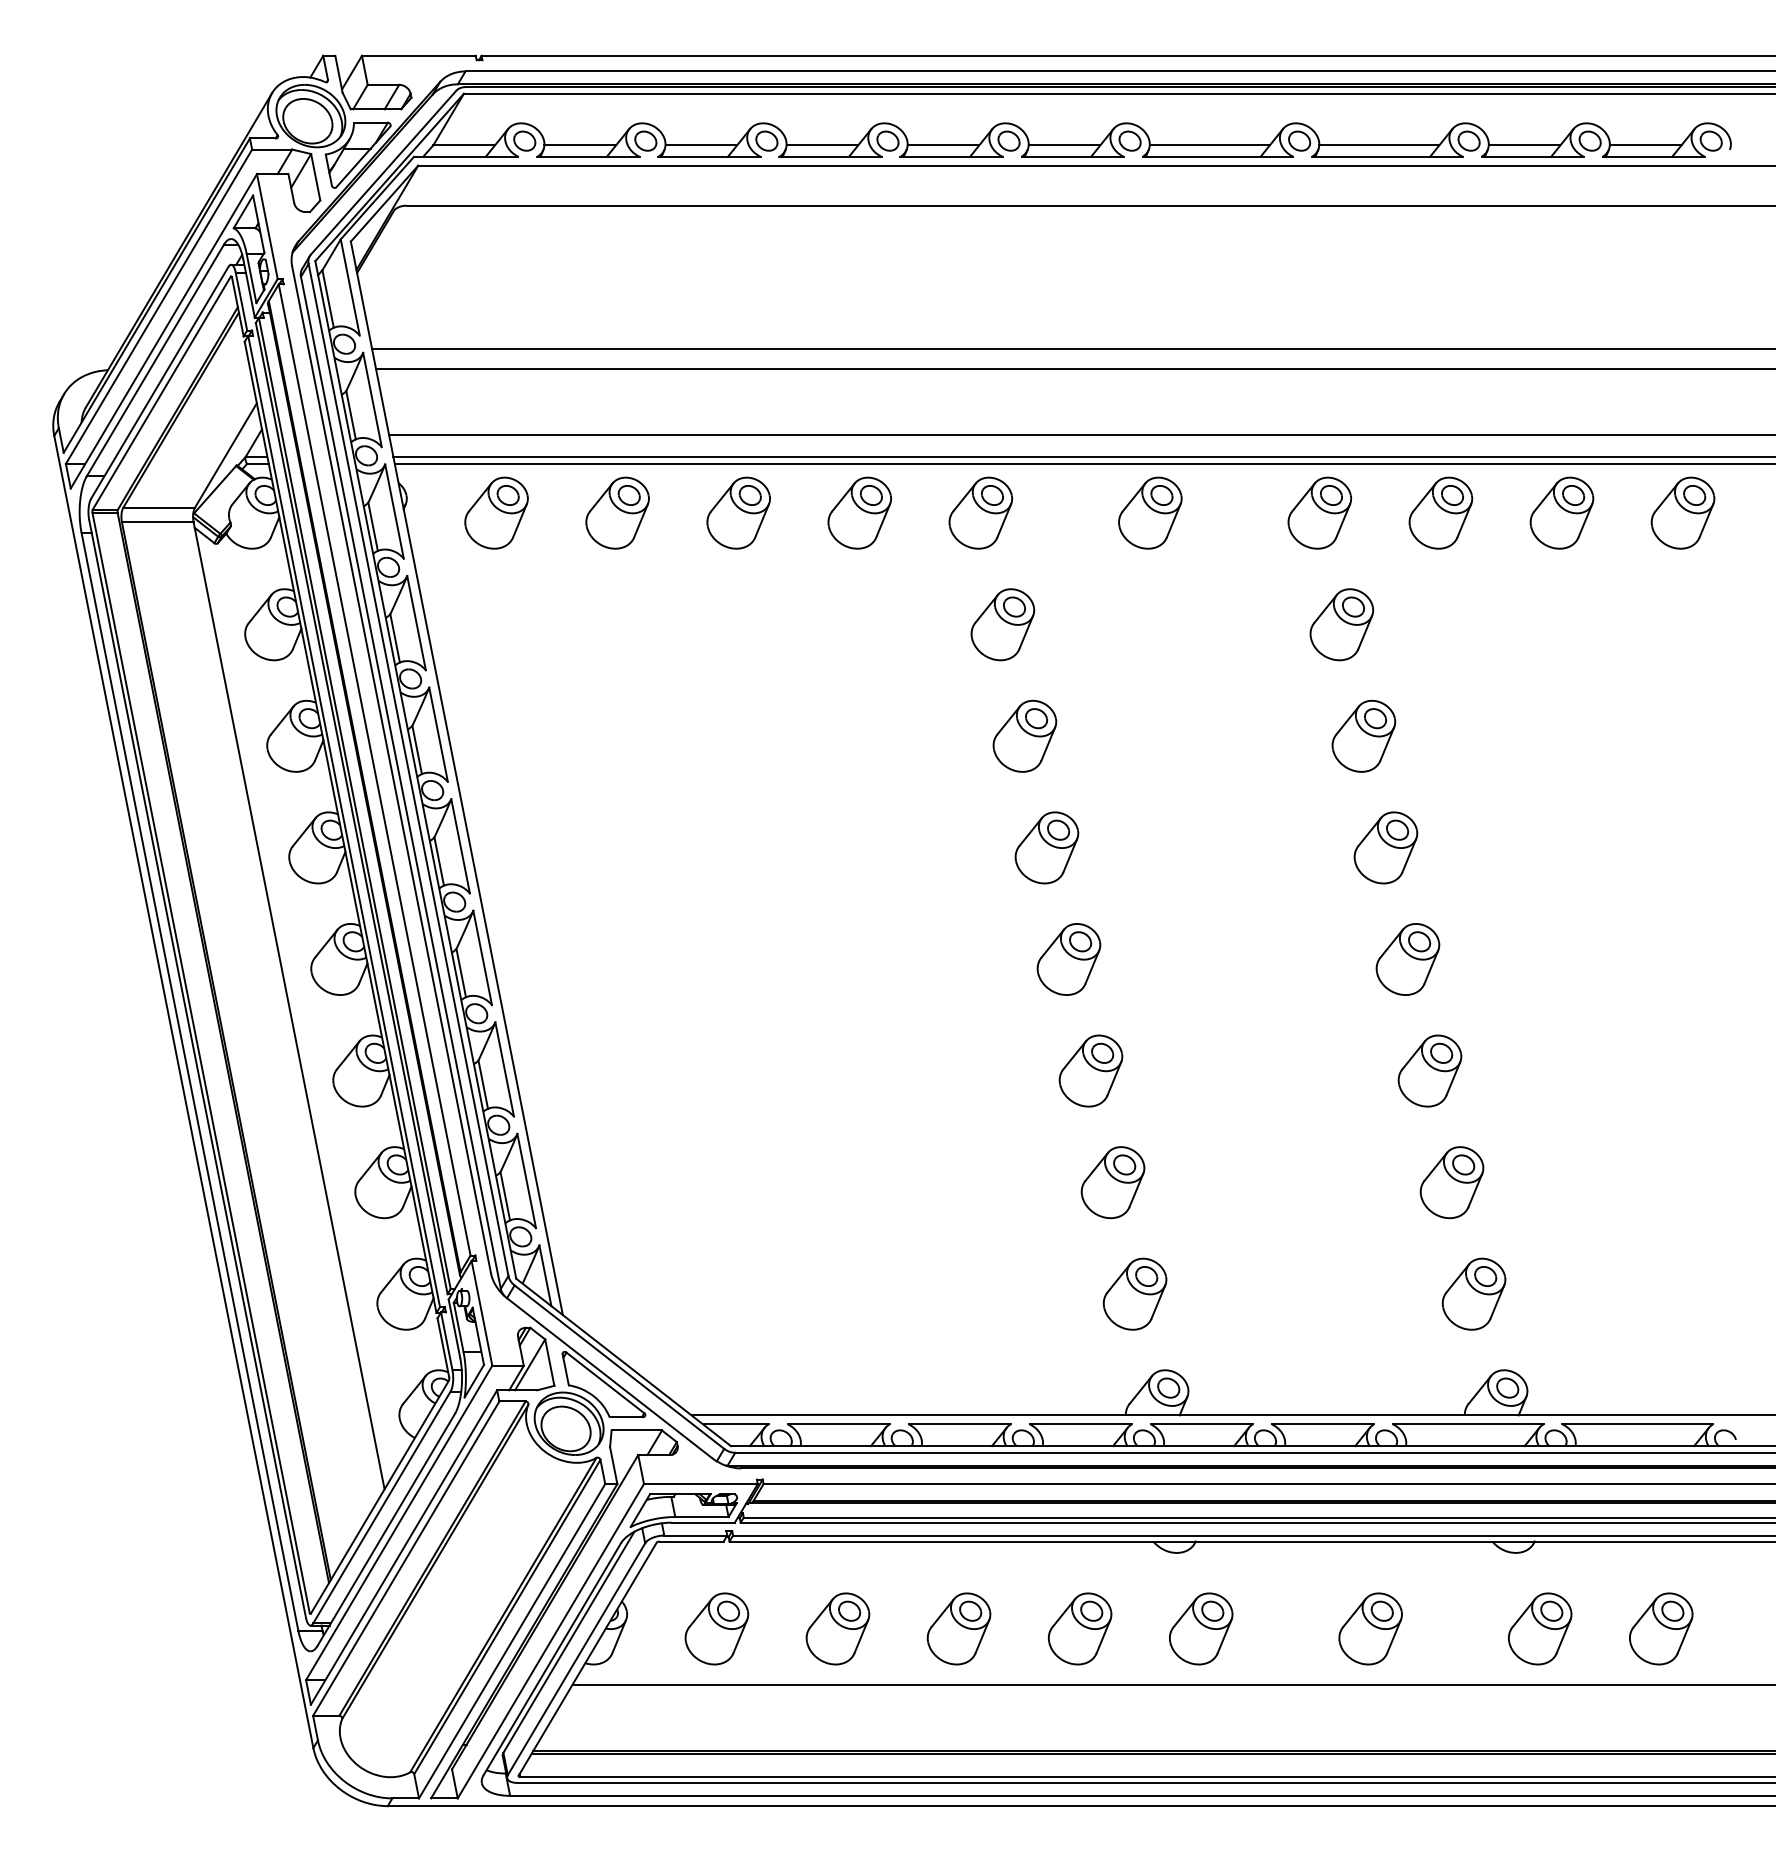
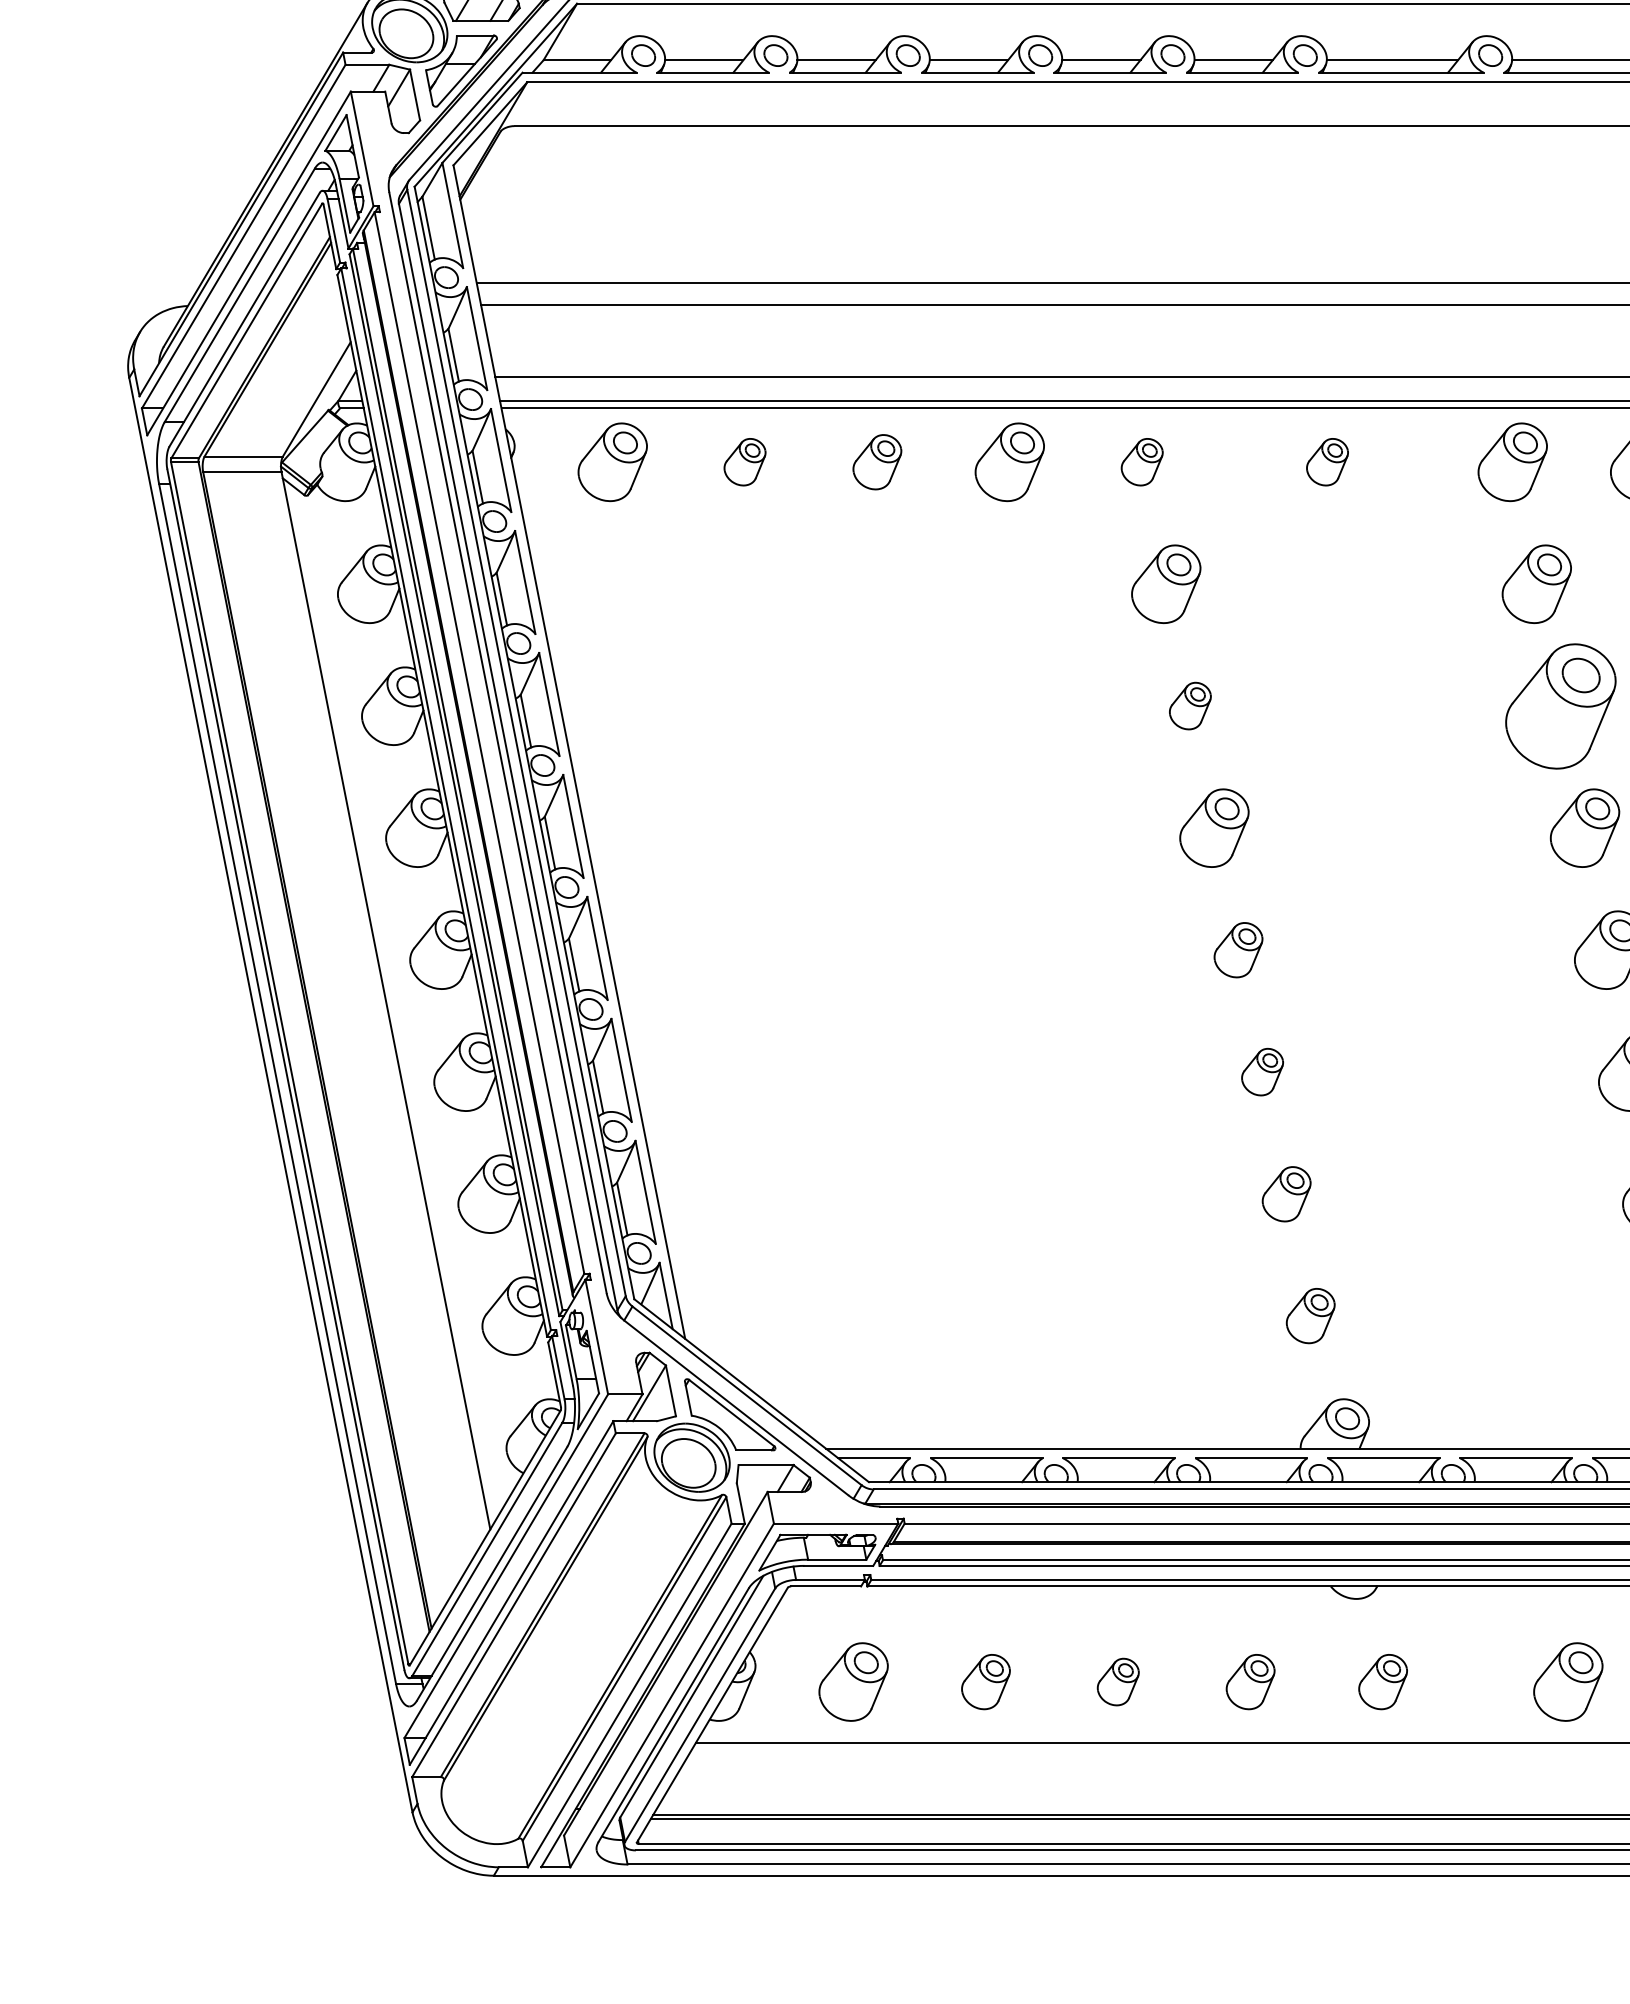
part: (617, 512) -> (744, 461), size x0.6
part: (738, 512) -> (877, 461), size x0.7
part: (980, 512) -> (1141, 461), size x0.6
part: (1150, 512) -> (1327, 461), size x0.6
part: (1024, 735) -> (1189, 705), size x0.6
part: (1363, 735) -> (1560, 705), size x1.6
part: (1068, 959) -> (1237, 950), size x0.7
part: (1090, 1070) -> (1262, 1071), size x0.6
part: (1112, 1182) -> (1286, 1193), size x0.7
part: (1134, 1293) -> (1310, 1315), size x0.7
part: (837, 1628) -> (985, 1681), size x0.7
part: (958, 1628) -> (1117, 1681), size x0.6
part: (1079, 1628) -> (1250, 1681), size x0.7
part: (1201, 1628) -> (1383, 1681), size x0.7

